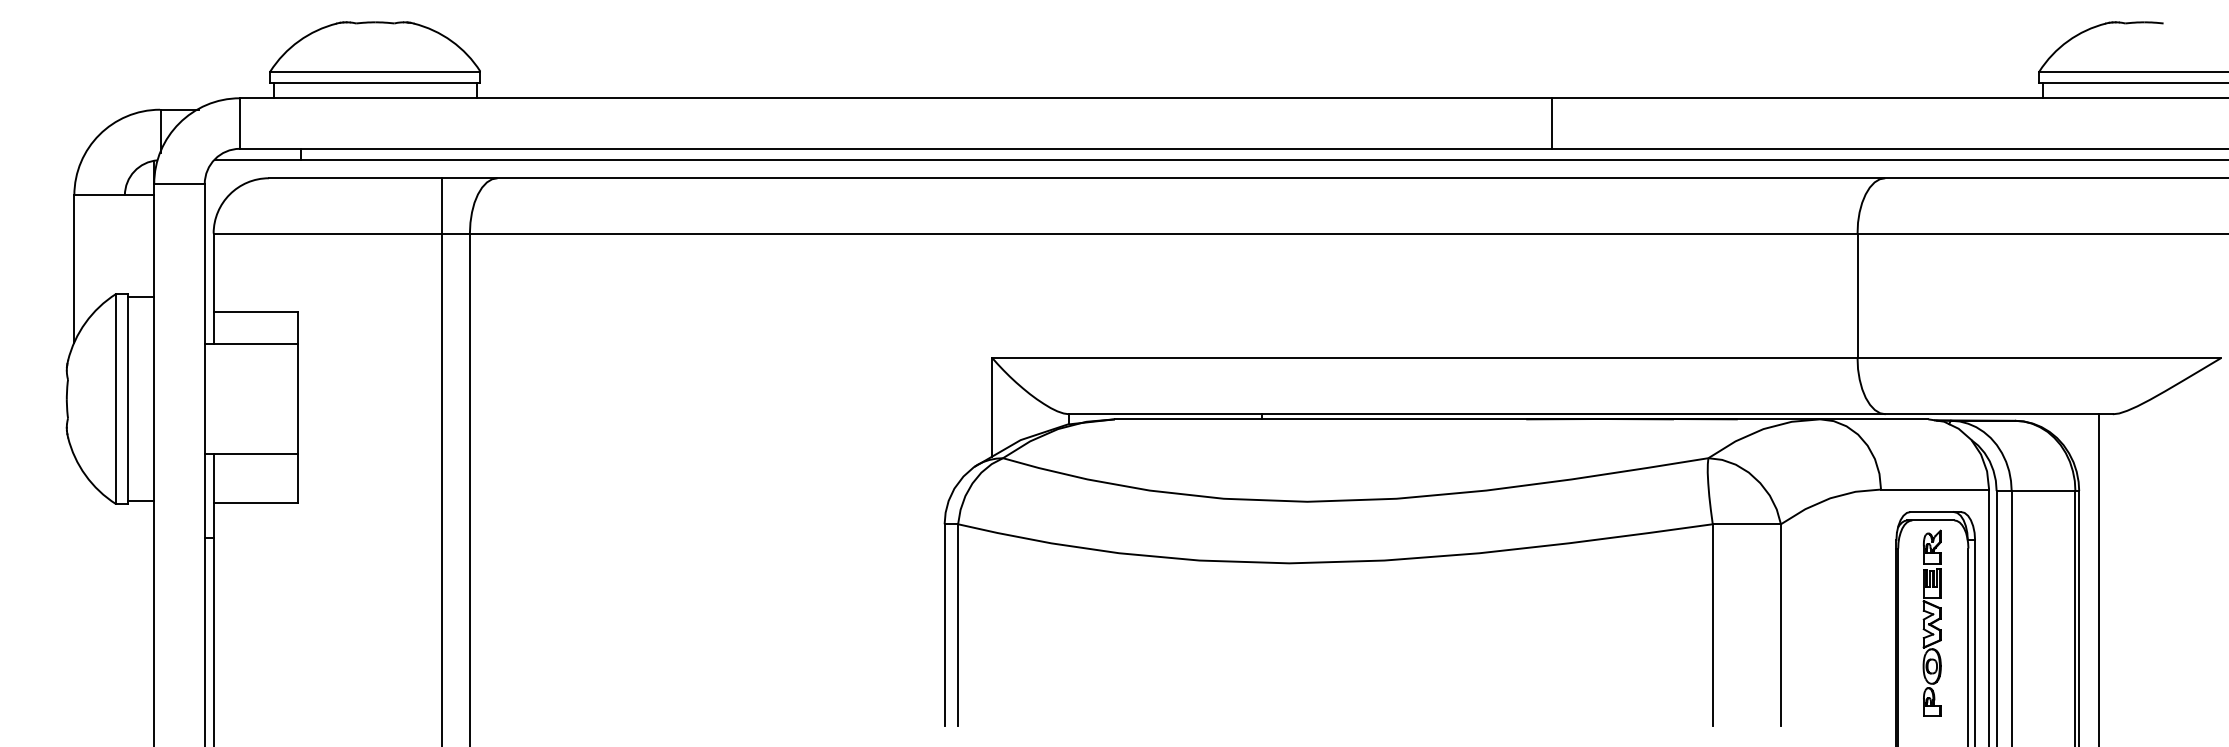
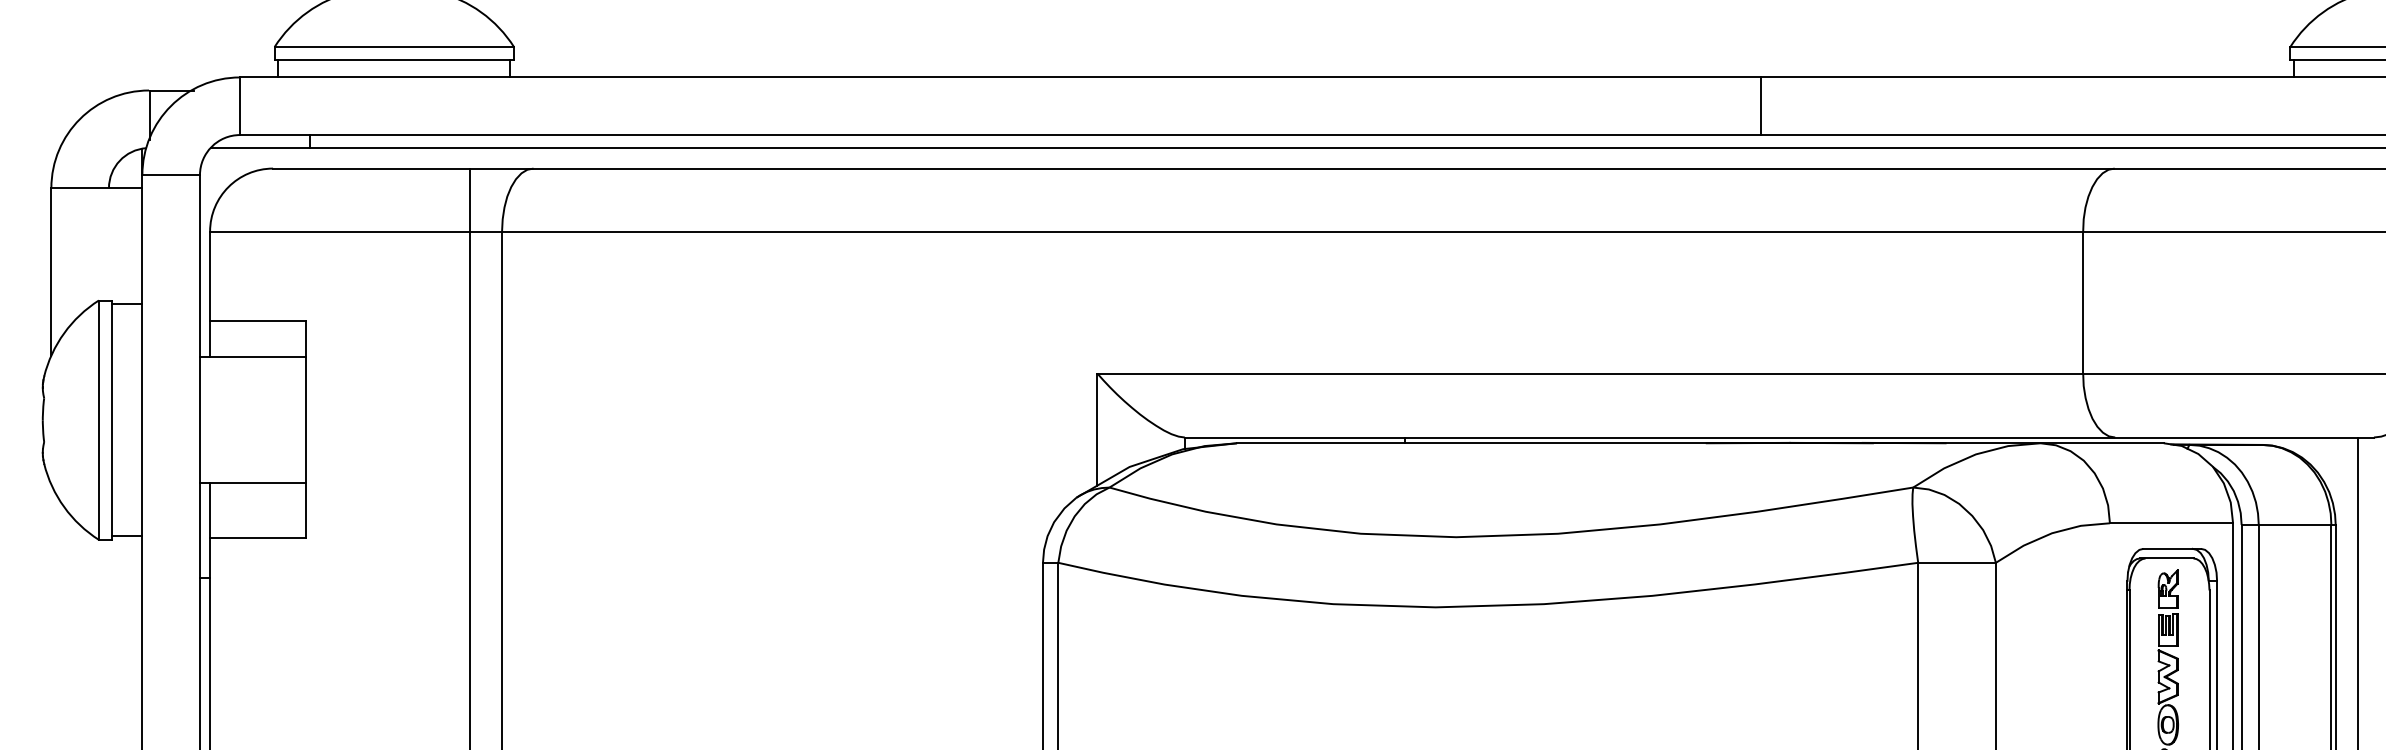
line: (1551, 123) -> (1760, 106), moved

